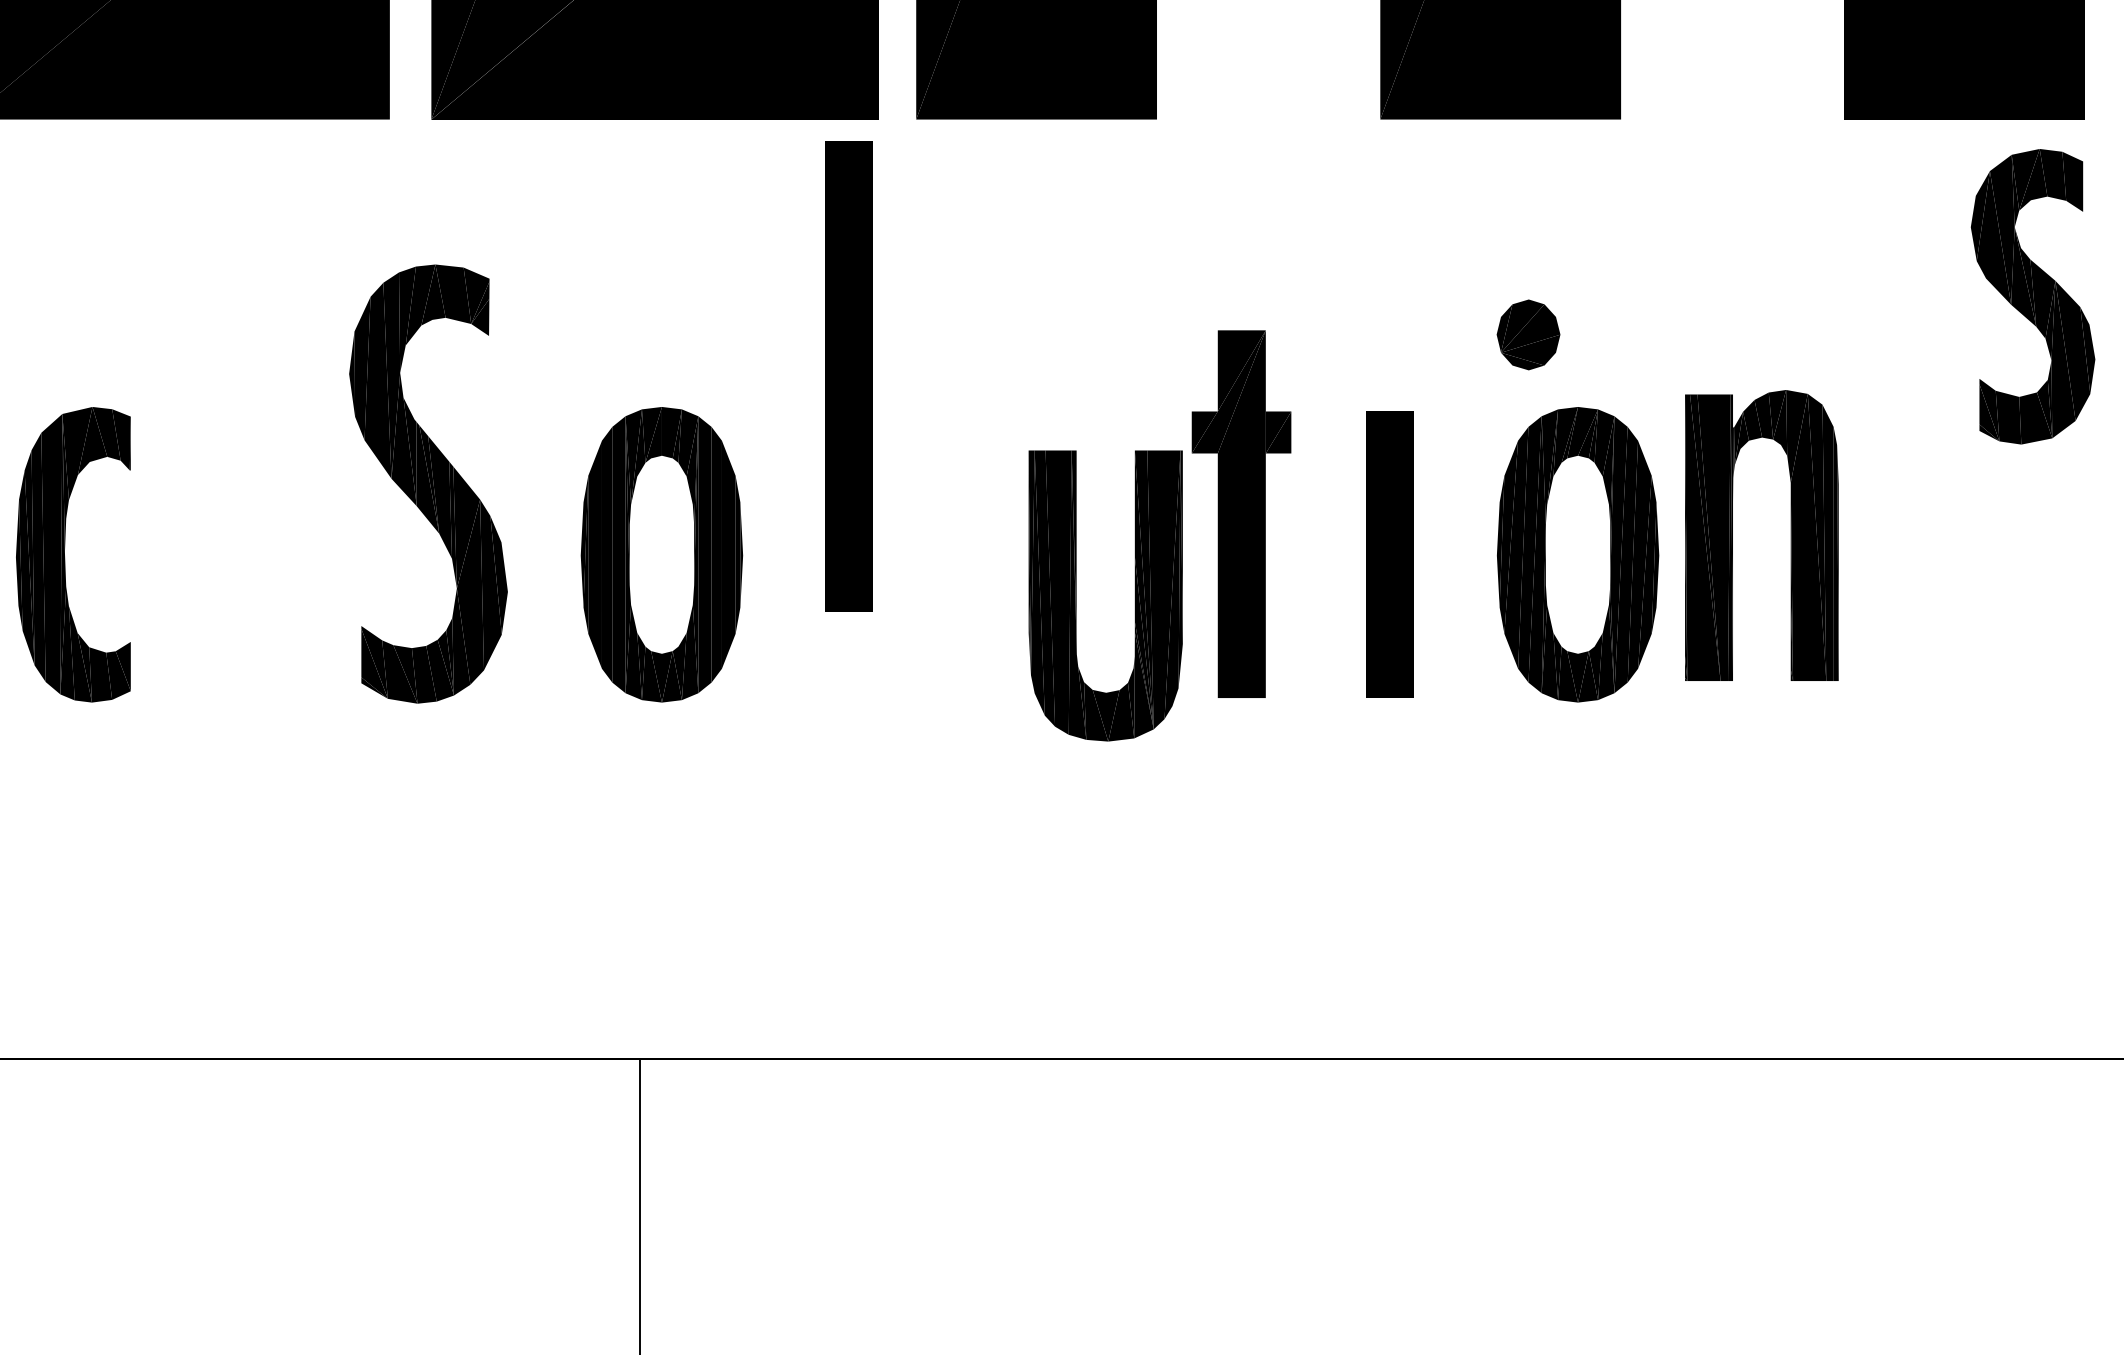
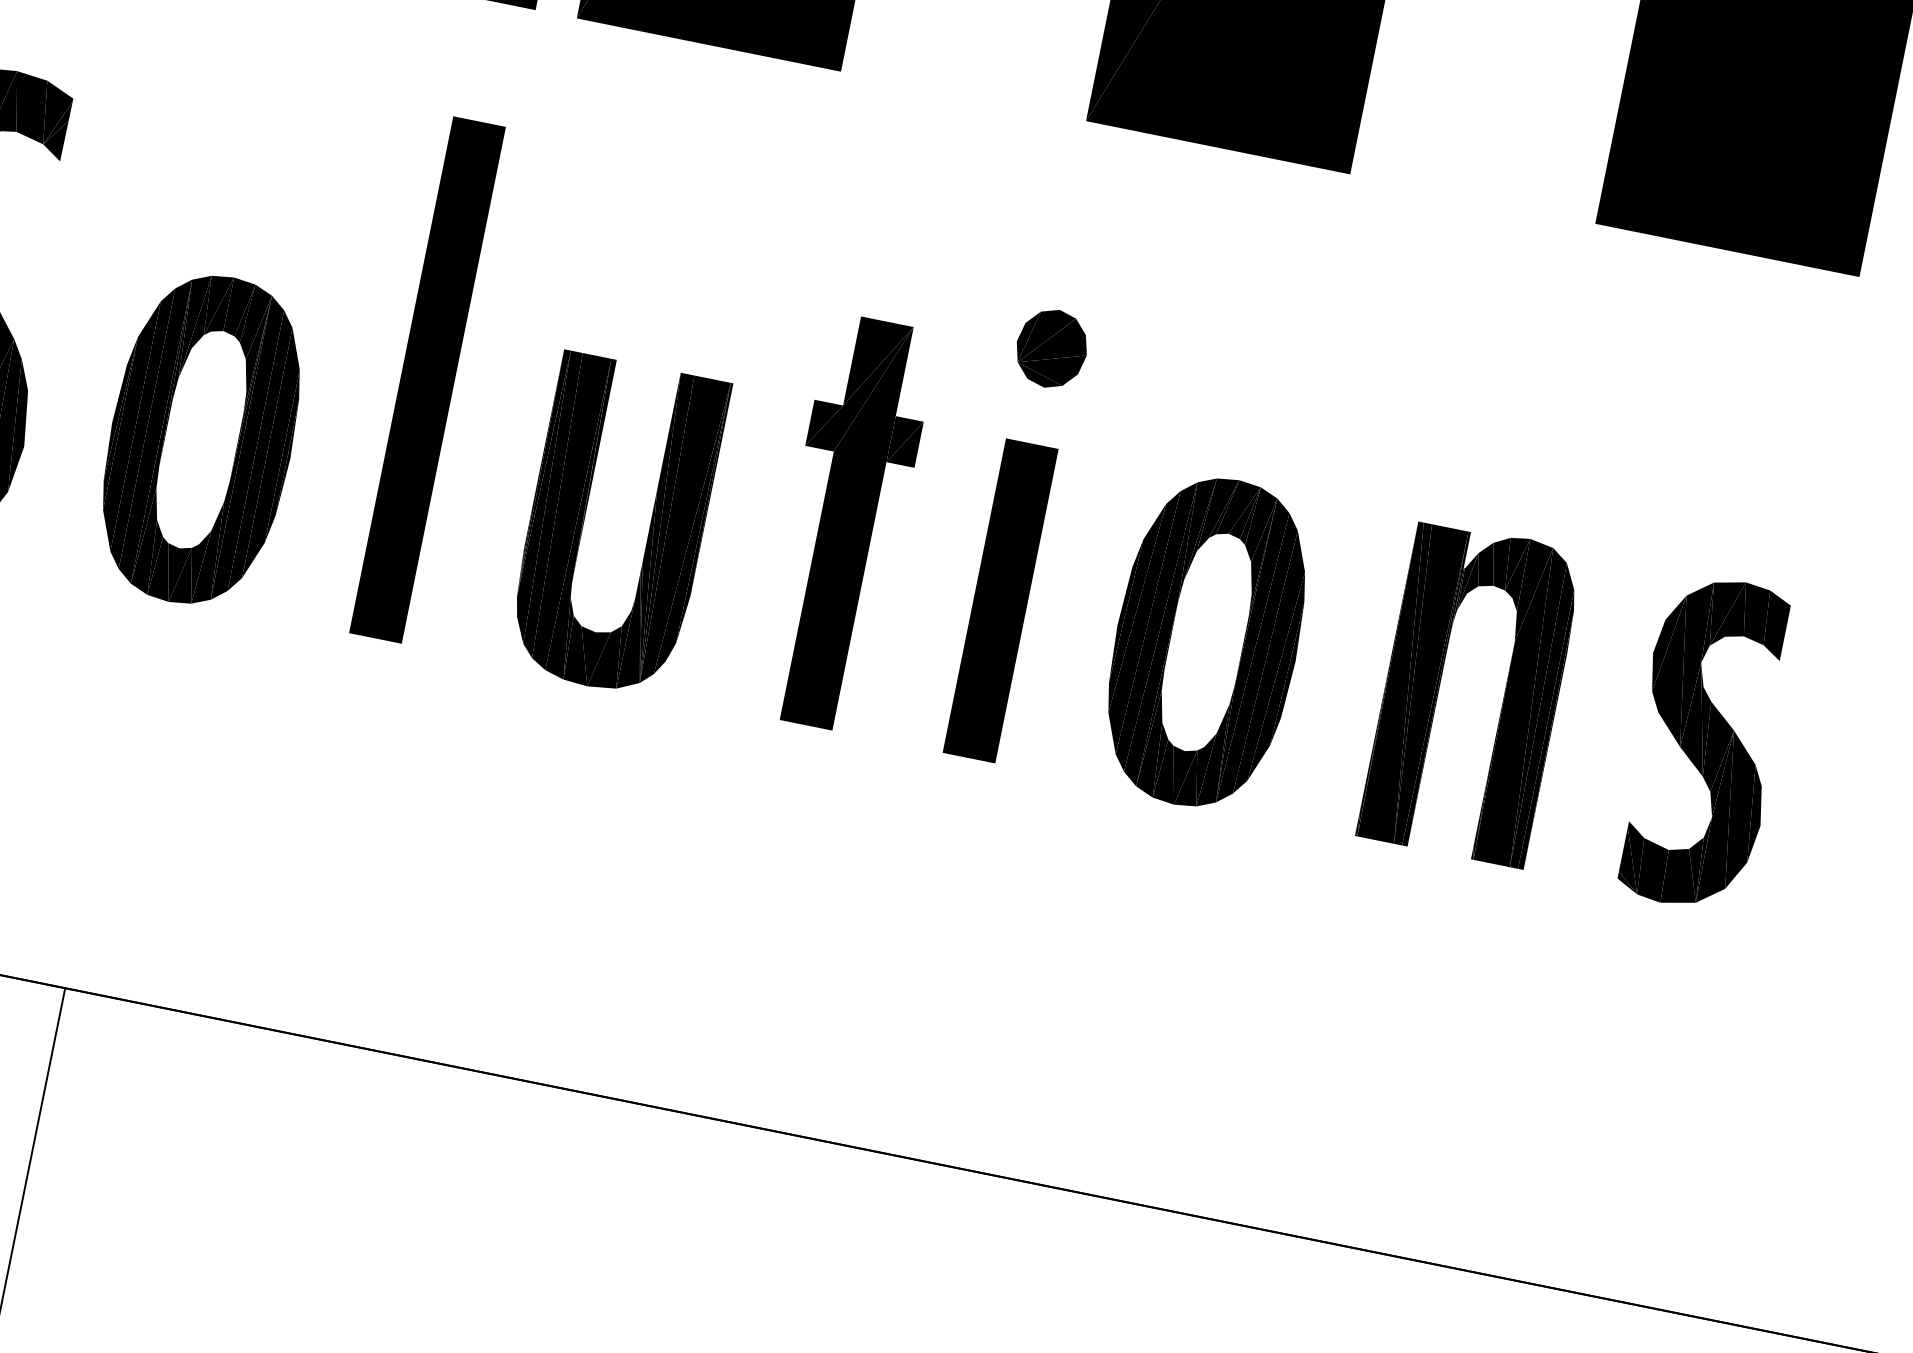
part: (2032, 296) -> (1705, 742), moved
part: (1528, 334) -> (1051, 348), moved
part: (848, 376) -> (426, 379), moved
part: (1732, 535) -> (1439, 686), moved
part: (1076, 595) -> (584, 518), moved

